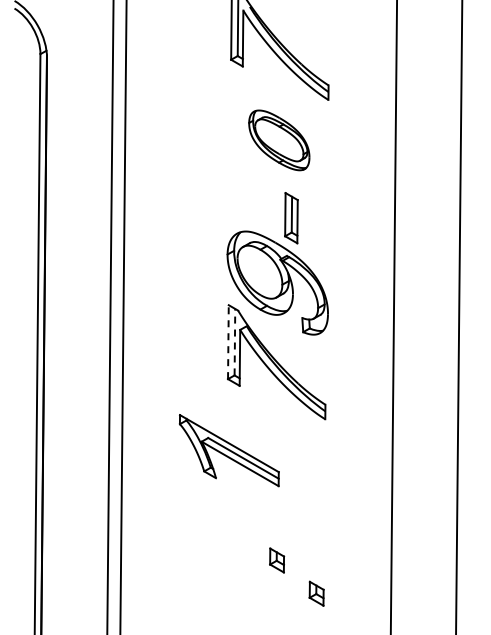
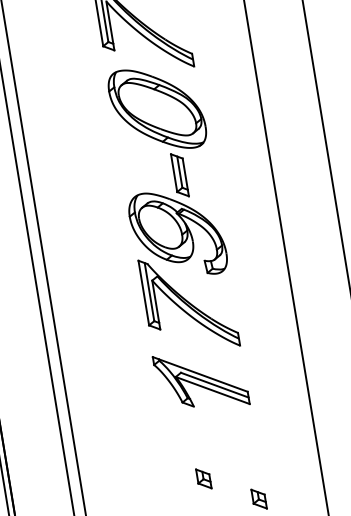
part: (279, 140) -> (157, 109), size x1.67
line: (234, 341) -> (149, 291), dashed -> solid
line: (228, 342) -> (143, 293), dashed -> solid
part: (228, 450) -> (200, 380), moved
part: (277, 560) -> (204, 478), moved

